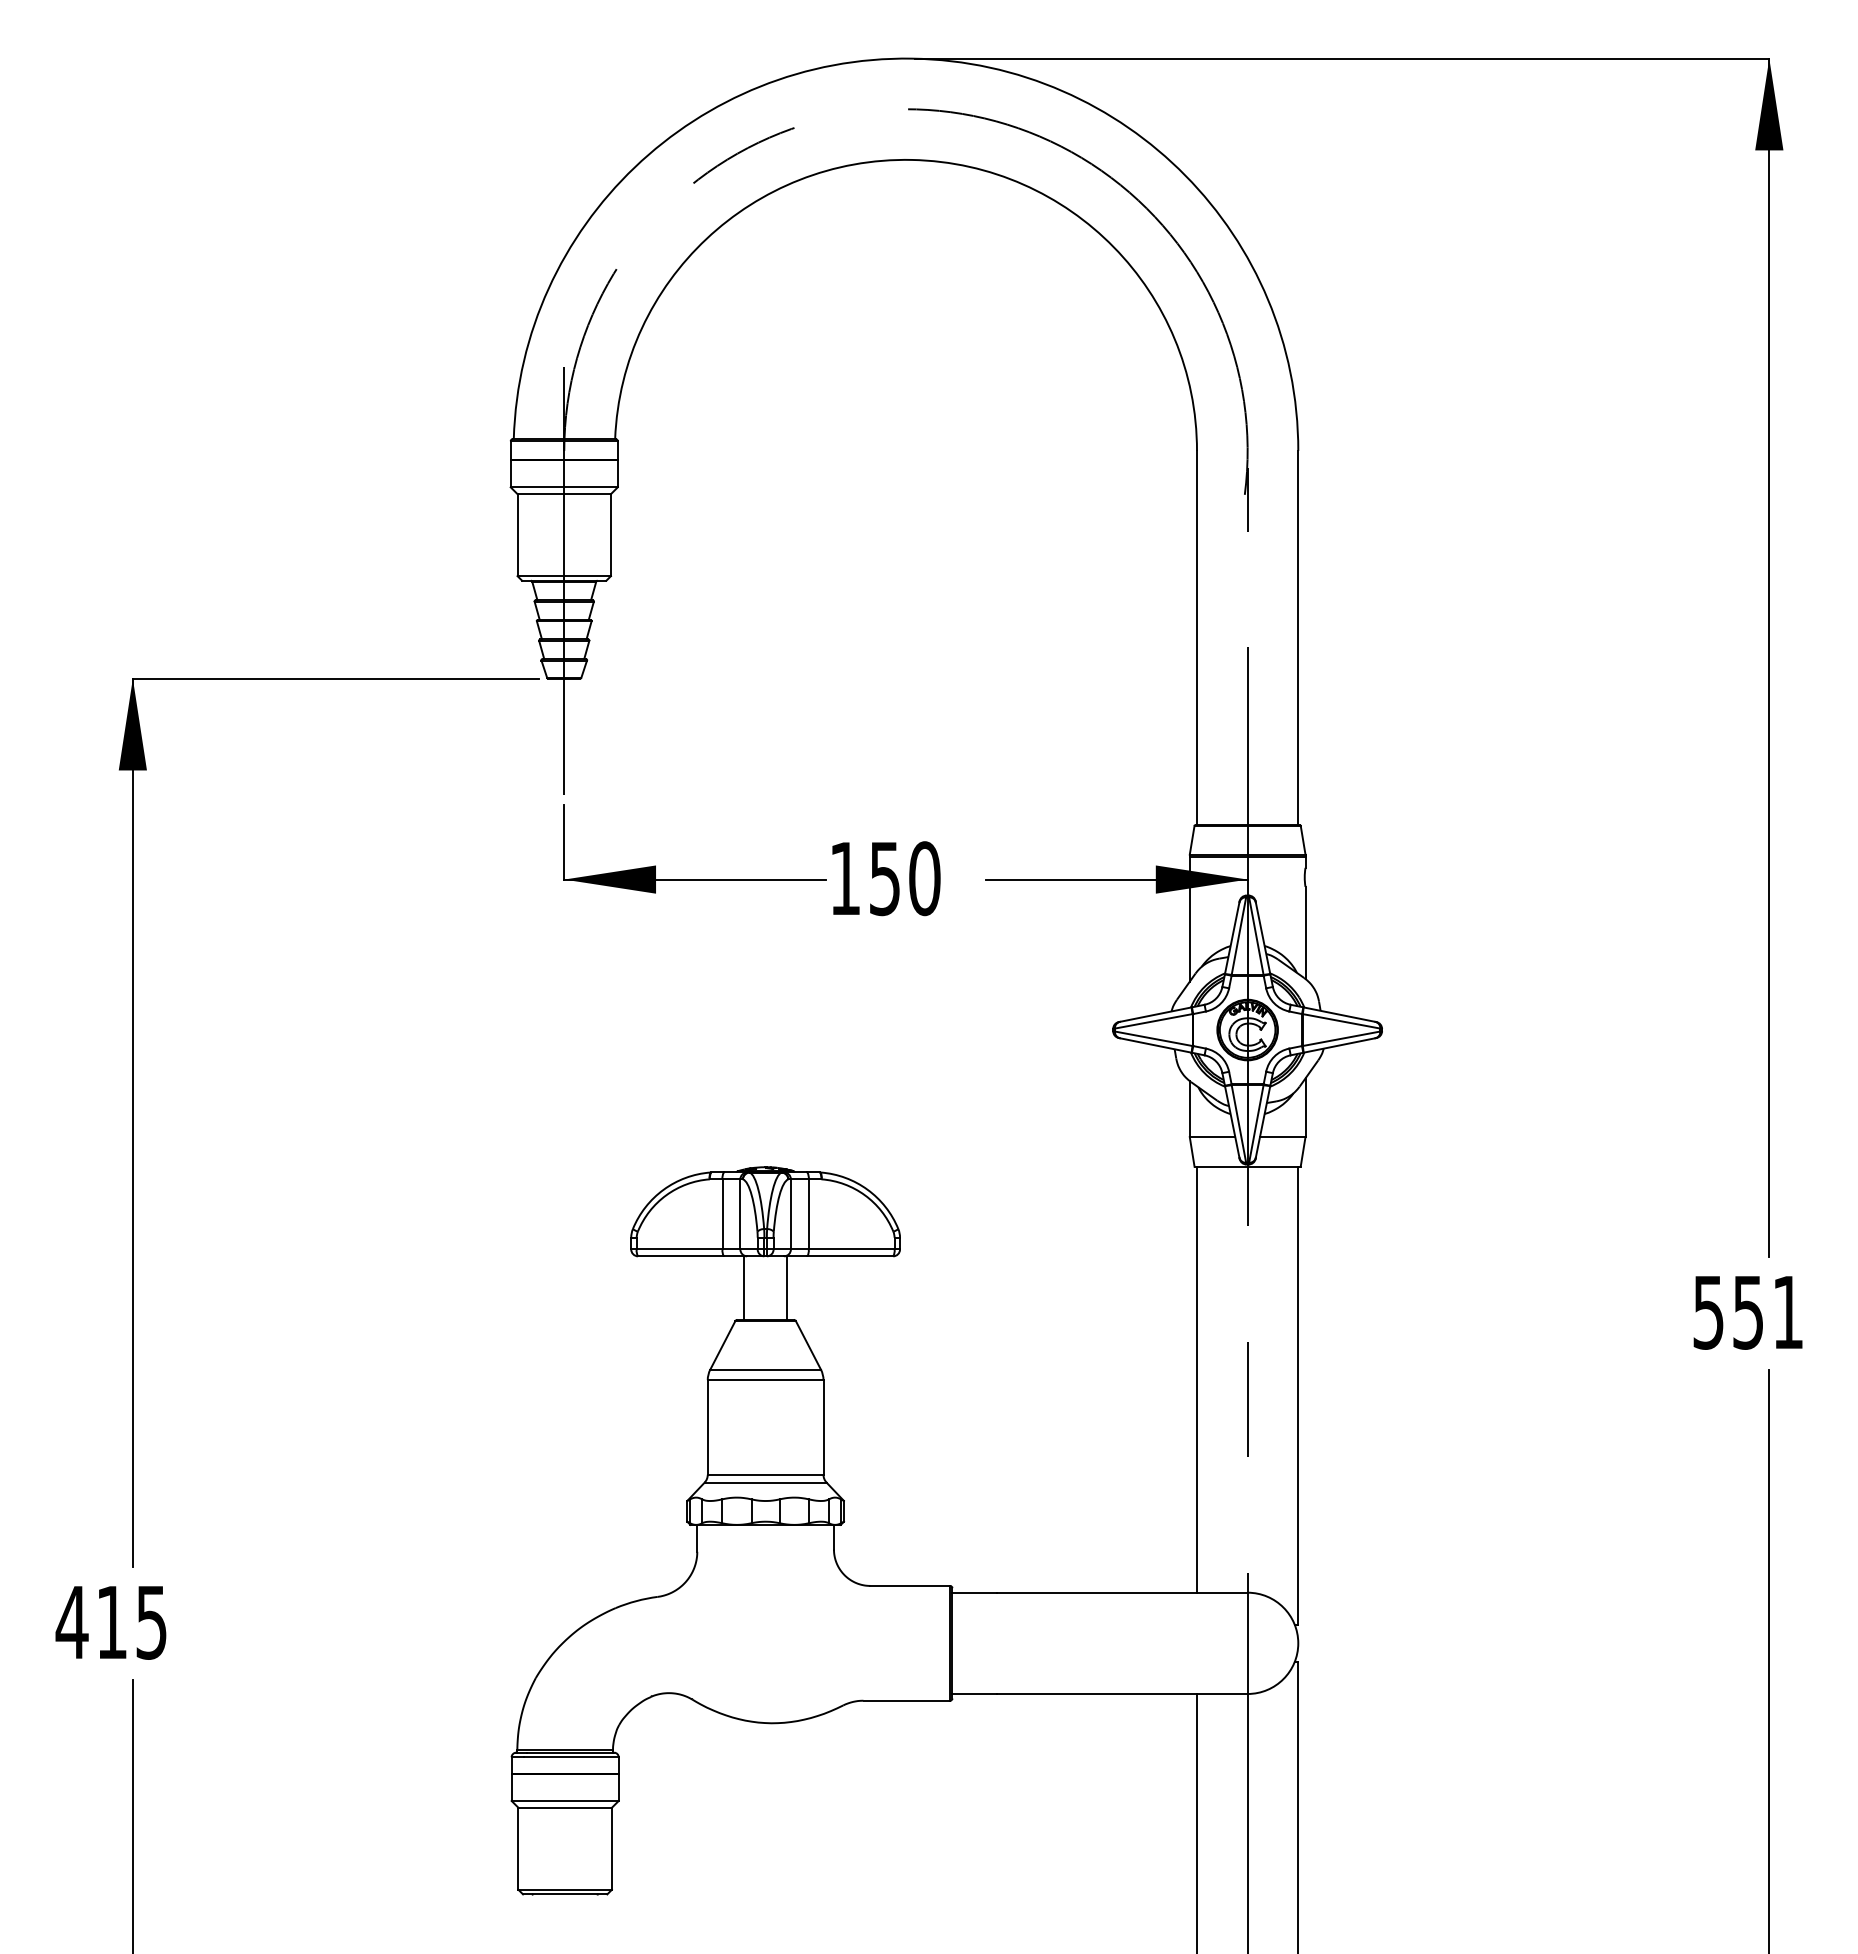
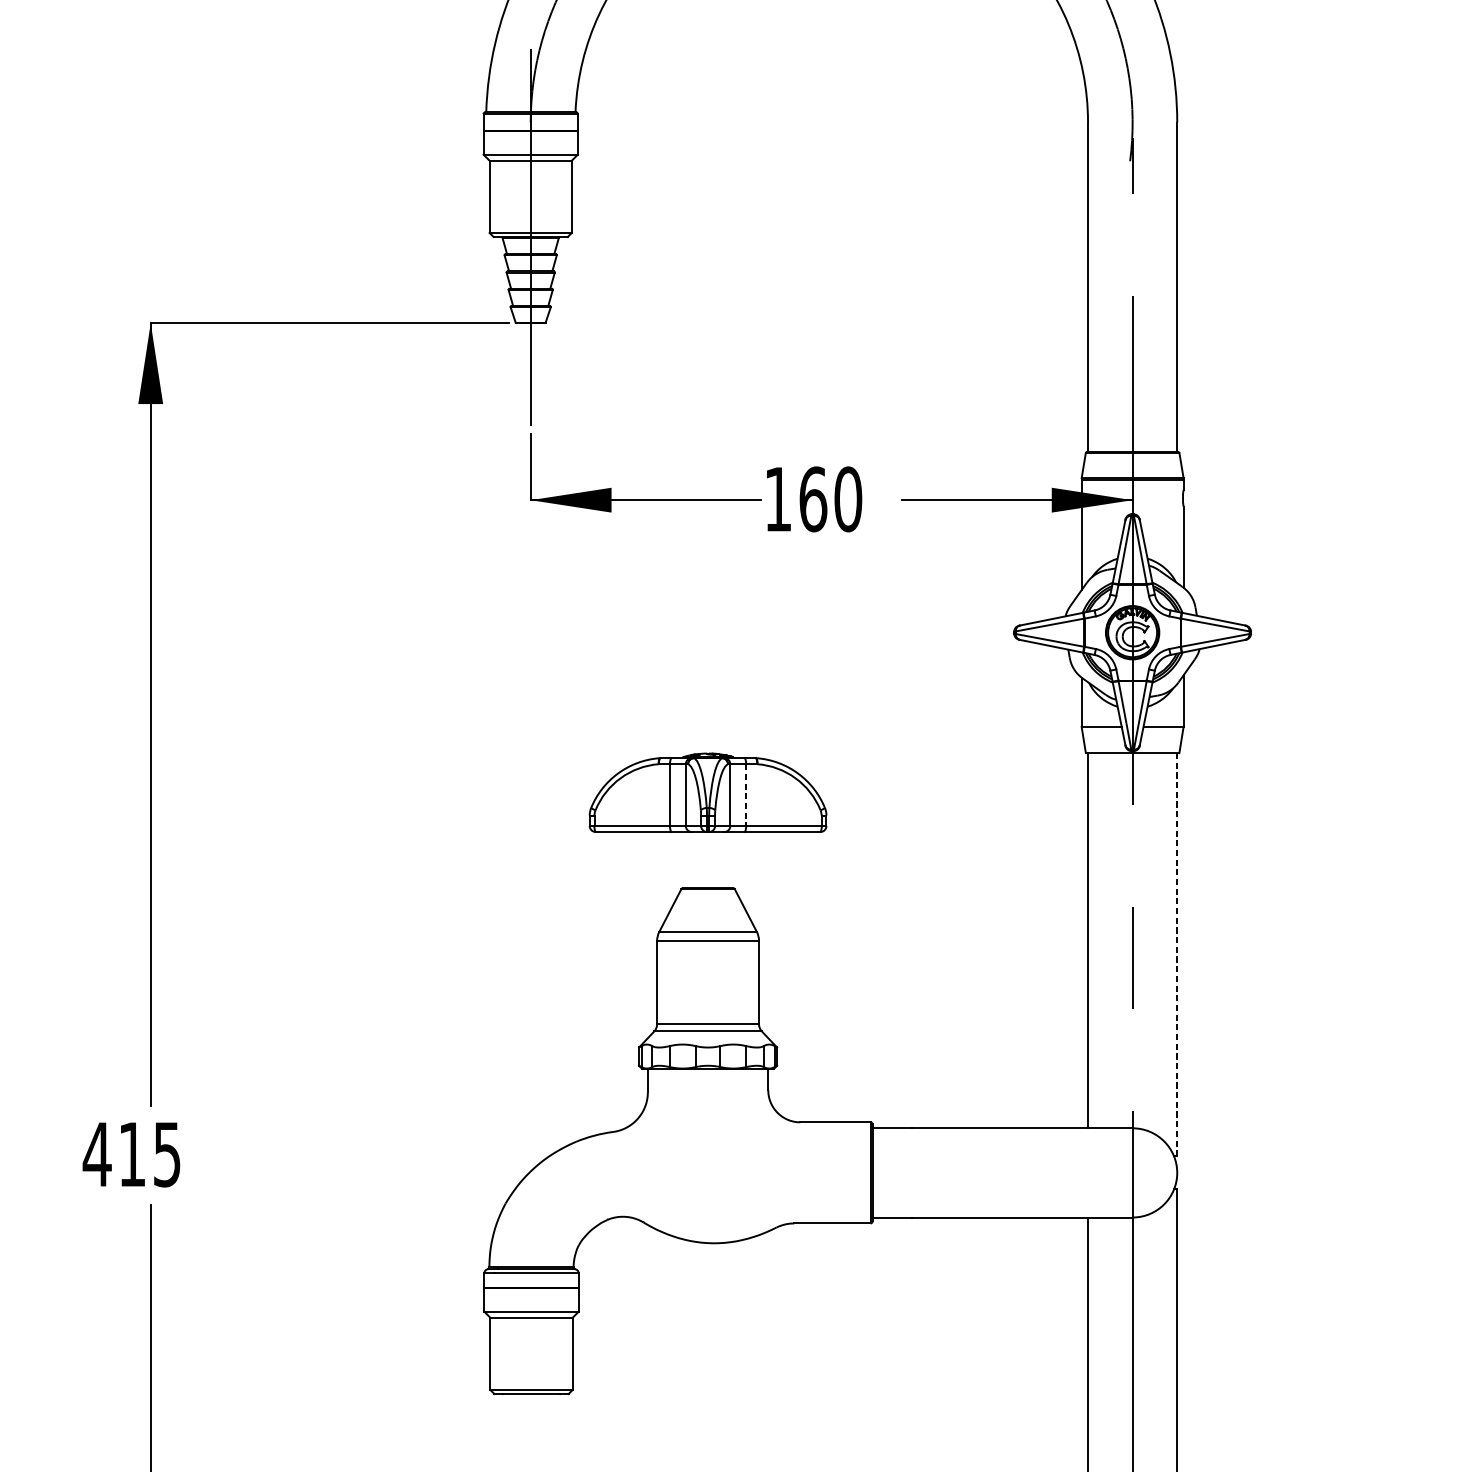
text: (885, 878) -> (813, 499), 150 -> 160
line: (808, 1214) -> (745, 795), solid -> dashed
line: (744, 1287) -> (689, 859), removed
line: (787, 1287) -> (727, 859), removed
line: (1298, 1395) -> (1177, 954), solid -> dashed

